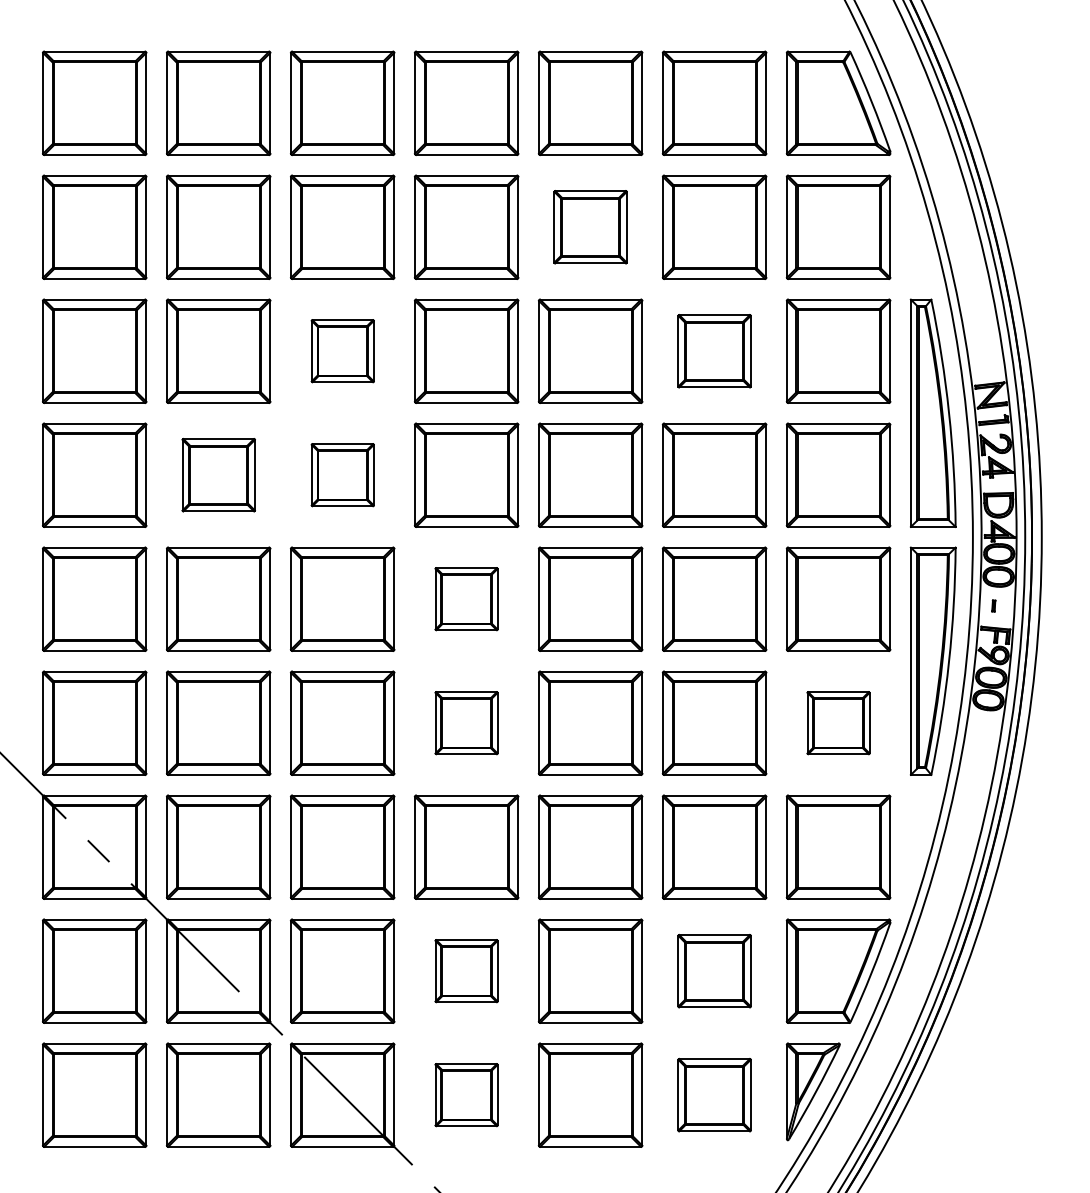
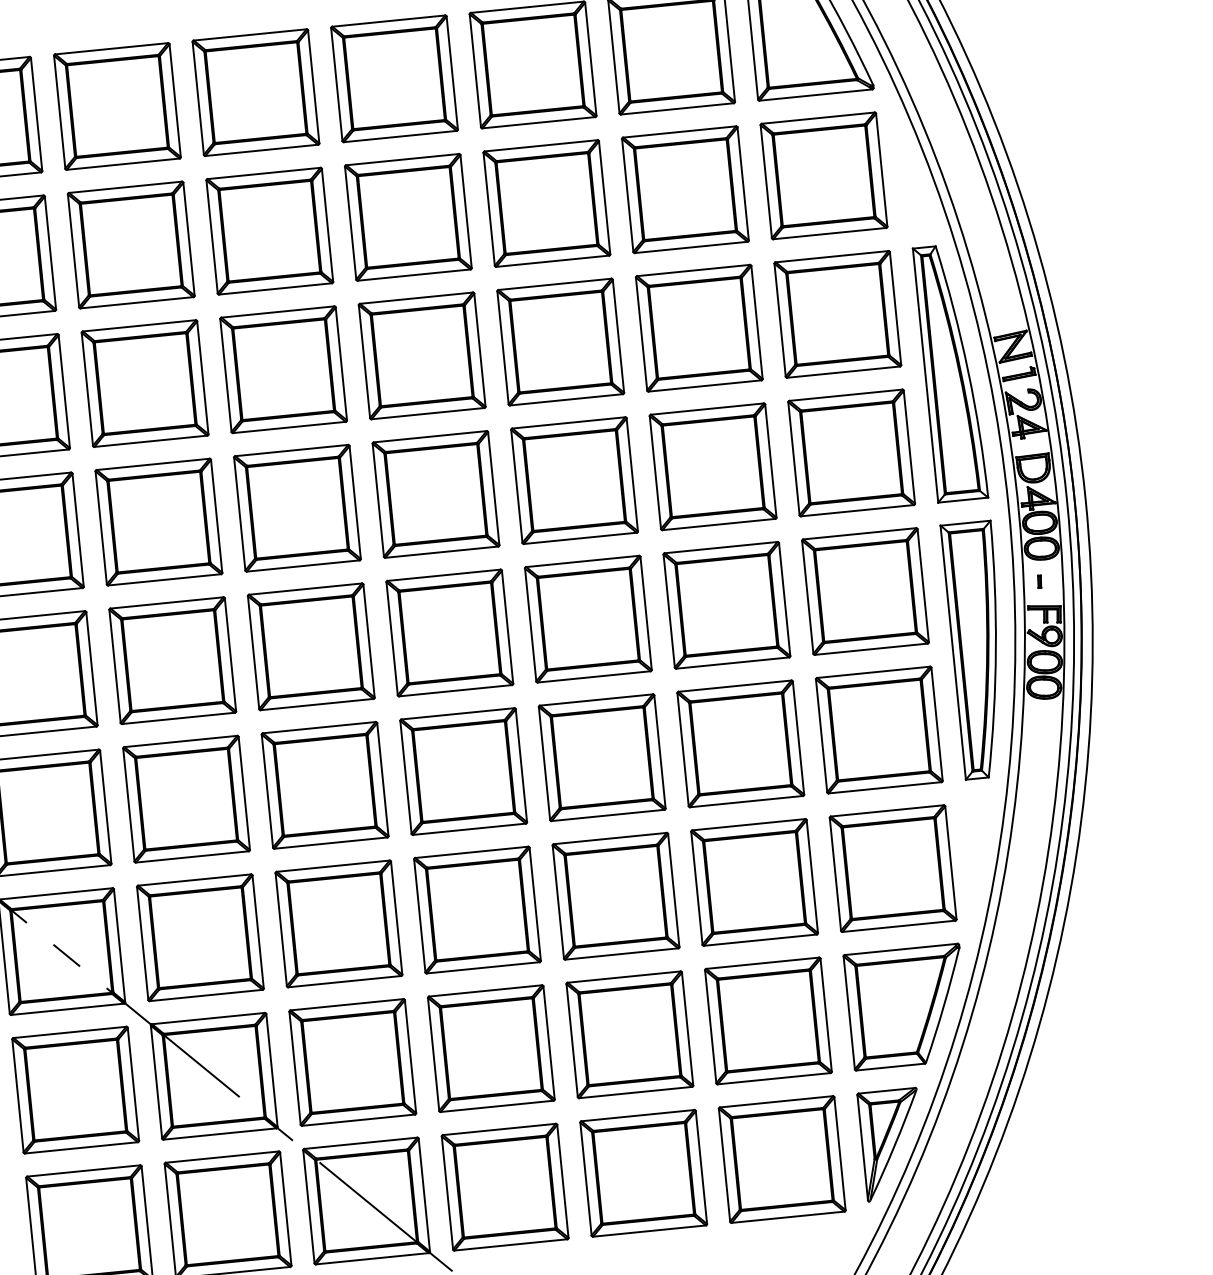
part: (590, 226) -> (546, 202), size x1.43
part: (342, 350) -> (283, 368), size x1.67
part: (714, 350) -> (699, 327), size x1.43
part: (218, 474) -> (158, 521), size x1.43
part: (342, 474) -> (297, 507), size x1.67
part: (466, 598) -> (449, 632), size x1.67
part: (466, 722) -> (463, 770), size x1.67
part: (838, 722) -> (879, 729), size x1.67
part: (466, 970) -> (491, 1047), size x1.67
part: (714, 970) -> (768, 1020), size x1.43
part: (466, 1094) -> (504, 1186), size x1.67
part: (714, 1094) -> (782, 1158), size x1.43

